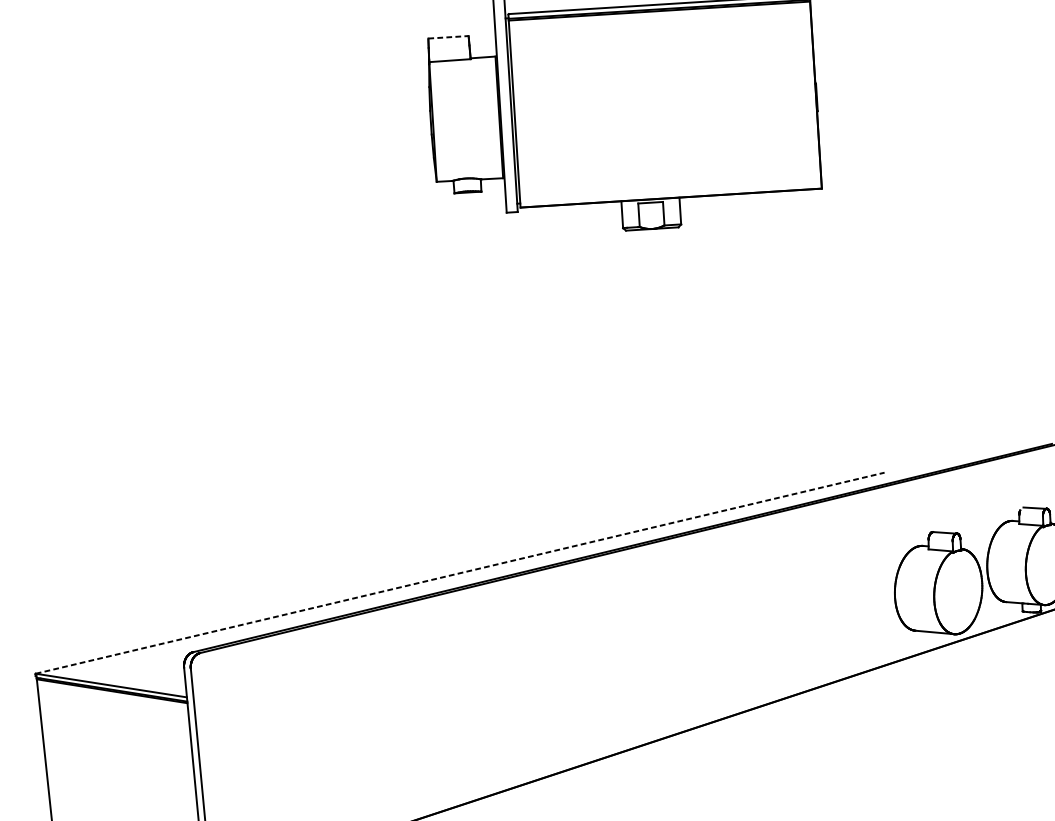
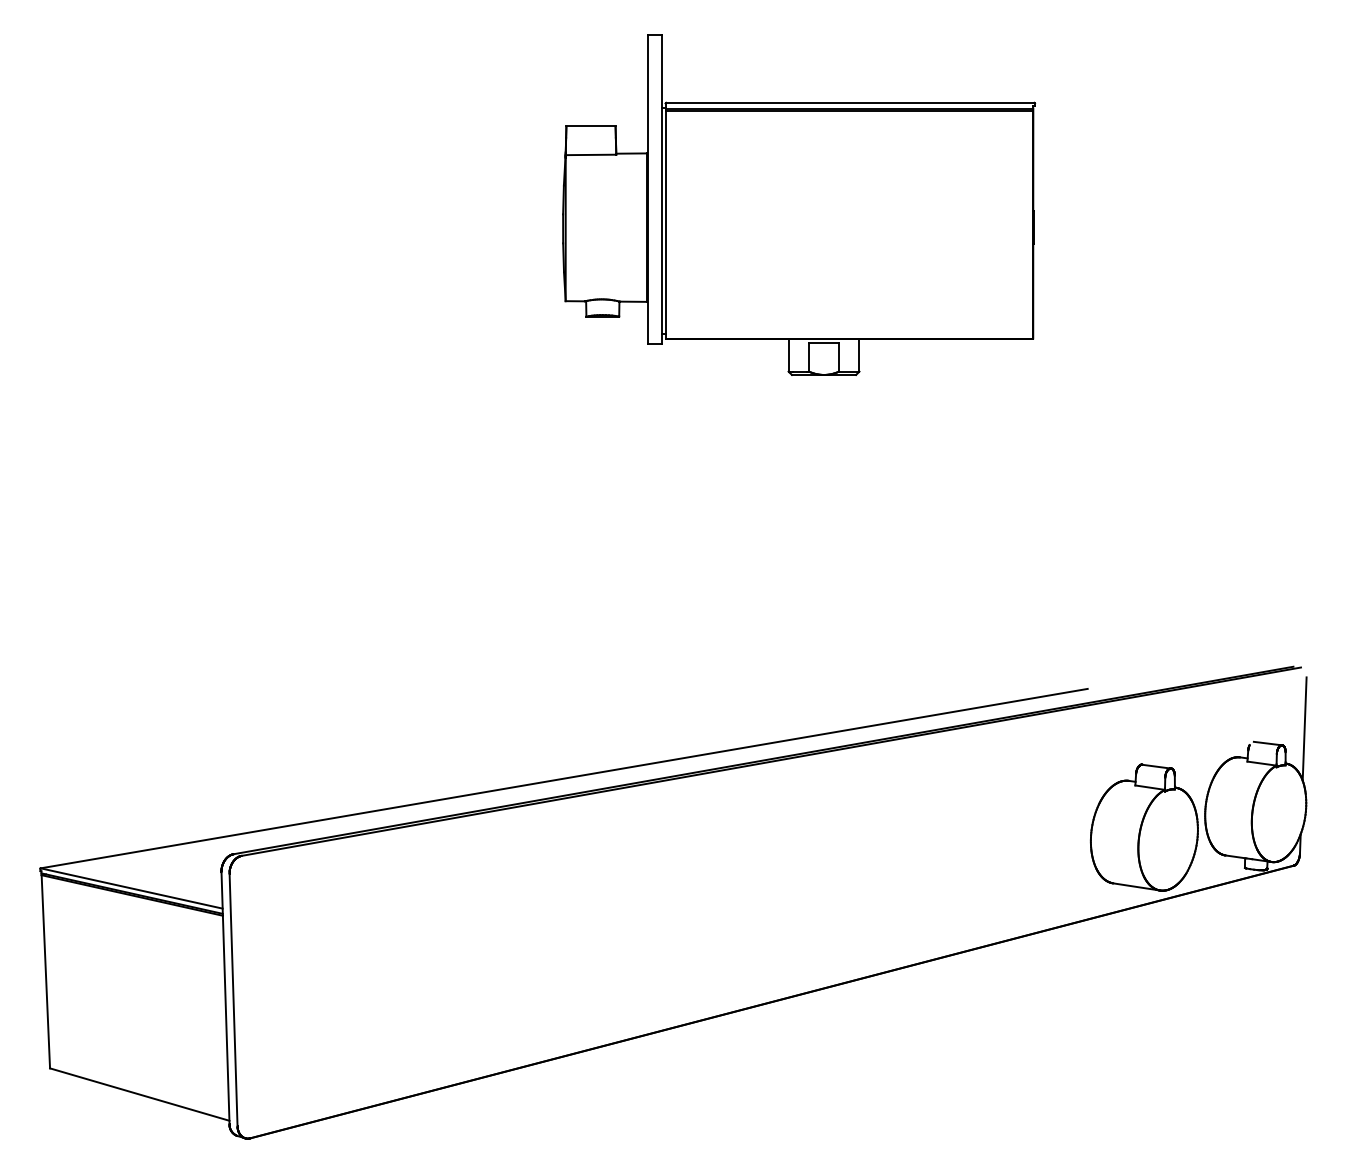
line: (448, 37) -> (591, 126), dashed -> solid
line: (460, 573) -> (564, 778), dashed -> solid

